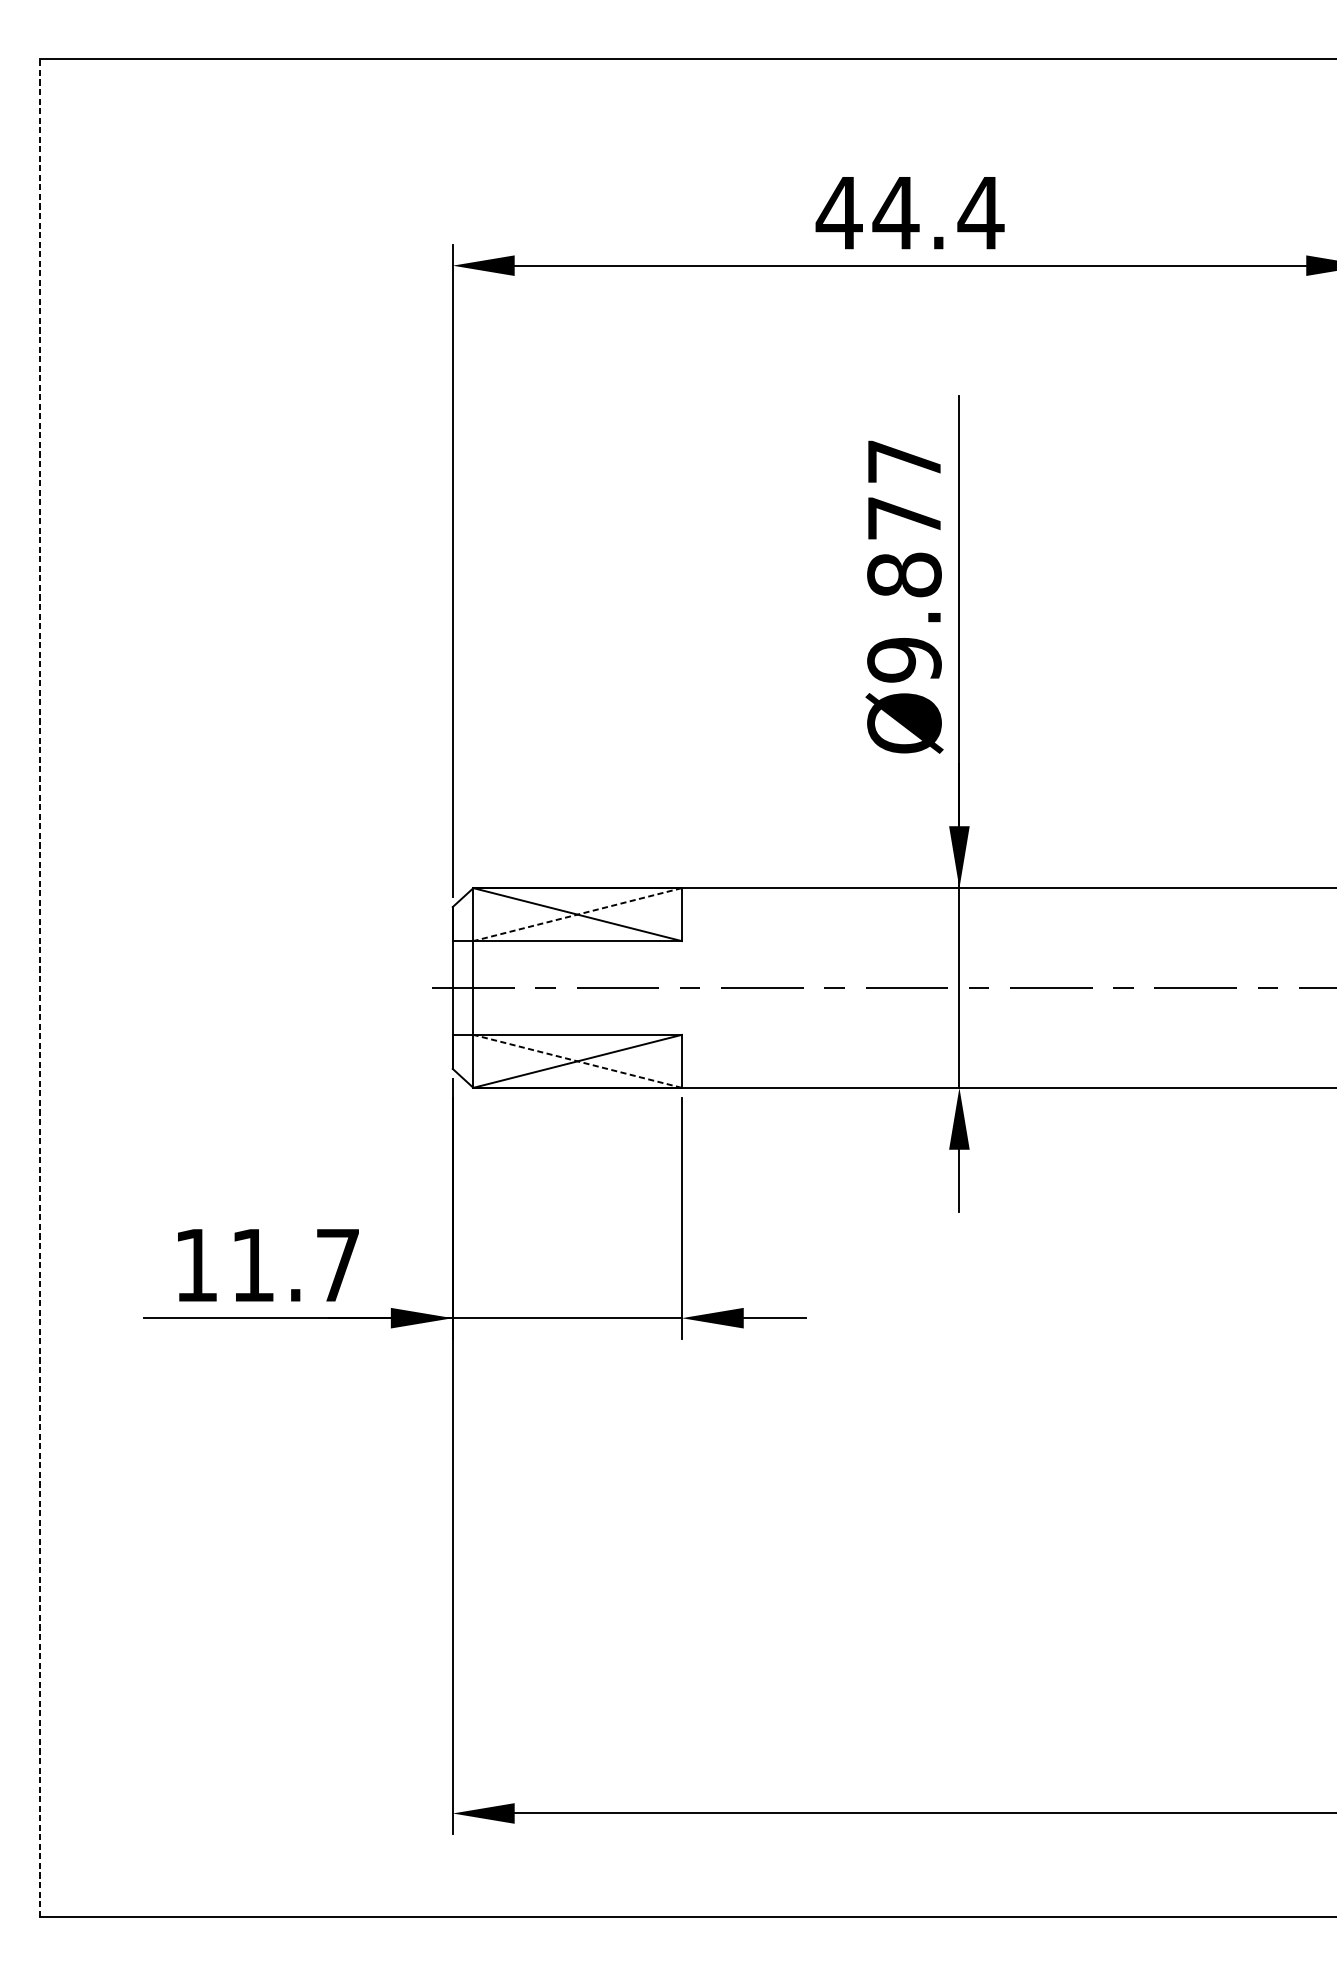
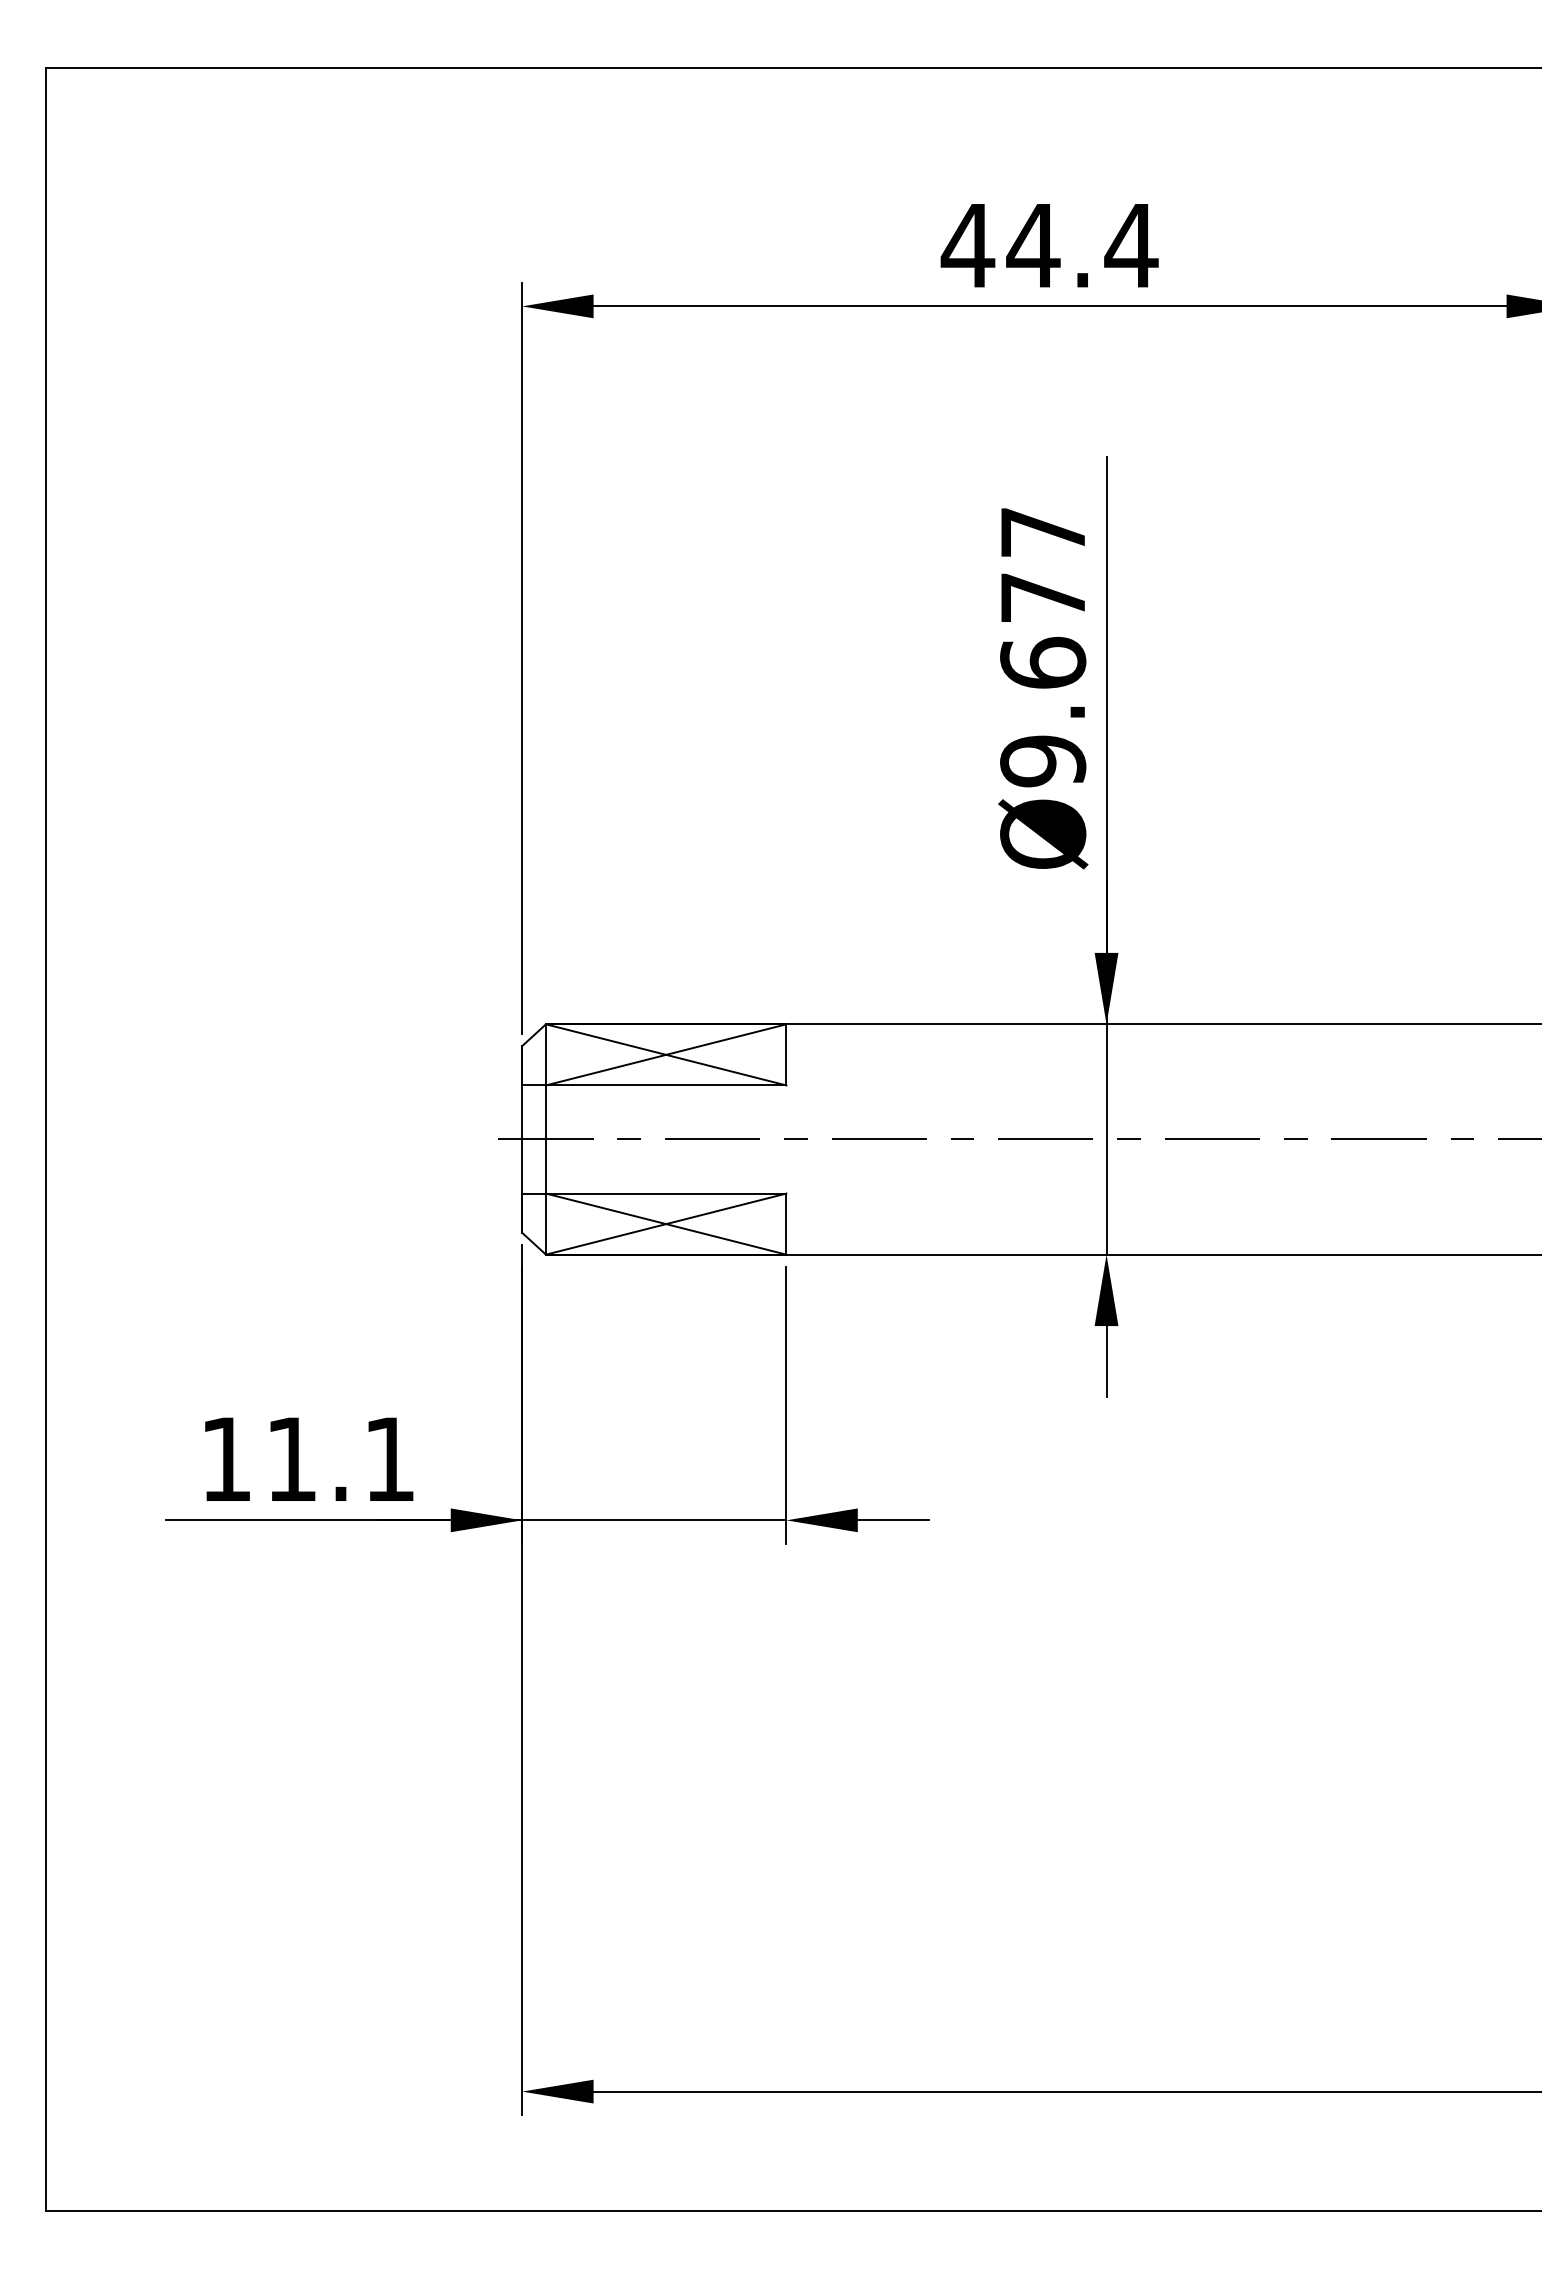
text: (904, 574) -> (1043, 662), Ø9.877 -> Ø9.677
line: (577, 915) -> (665, 1055), dashed -> solid
line: (40, 988) -> (46, 1139), dashed -> solid
line: (577, 1060) -> (665, 1223), dashed -> solid
text: (337, 1264) -> (389, 1458), 11.7 -> 11.1

